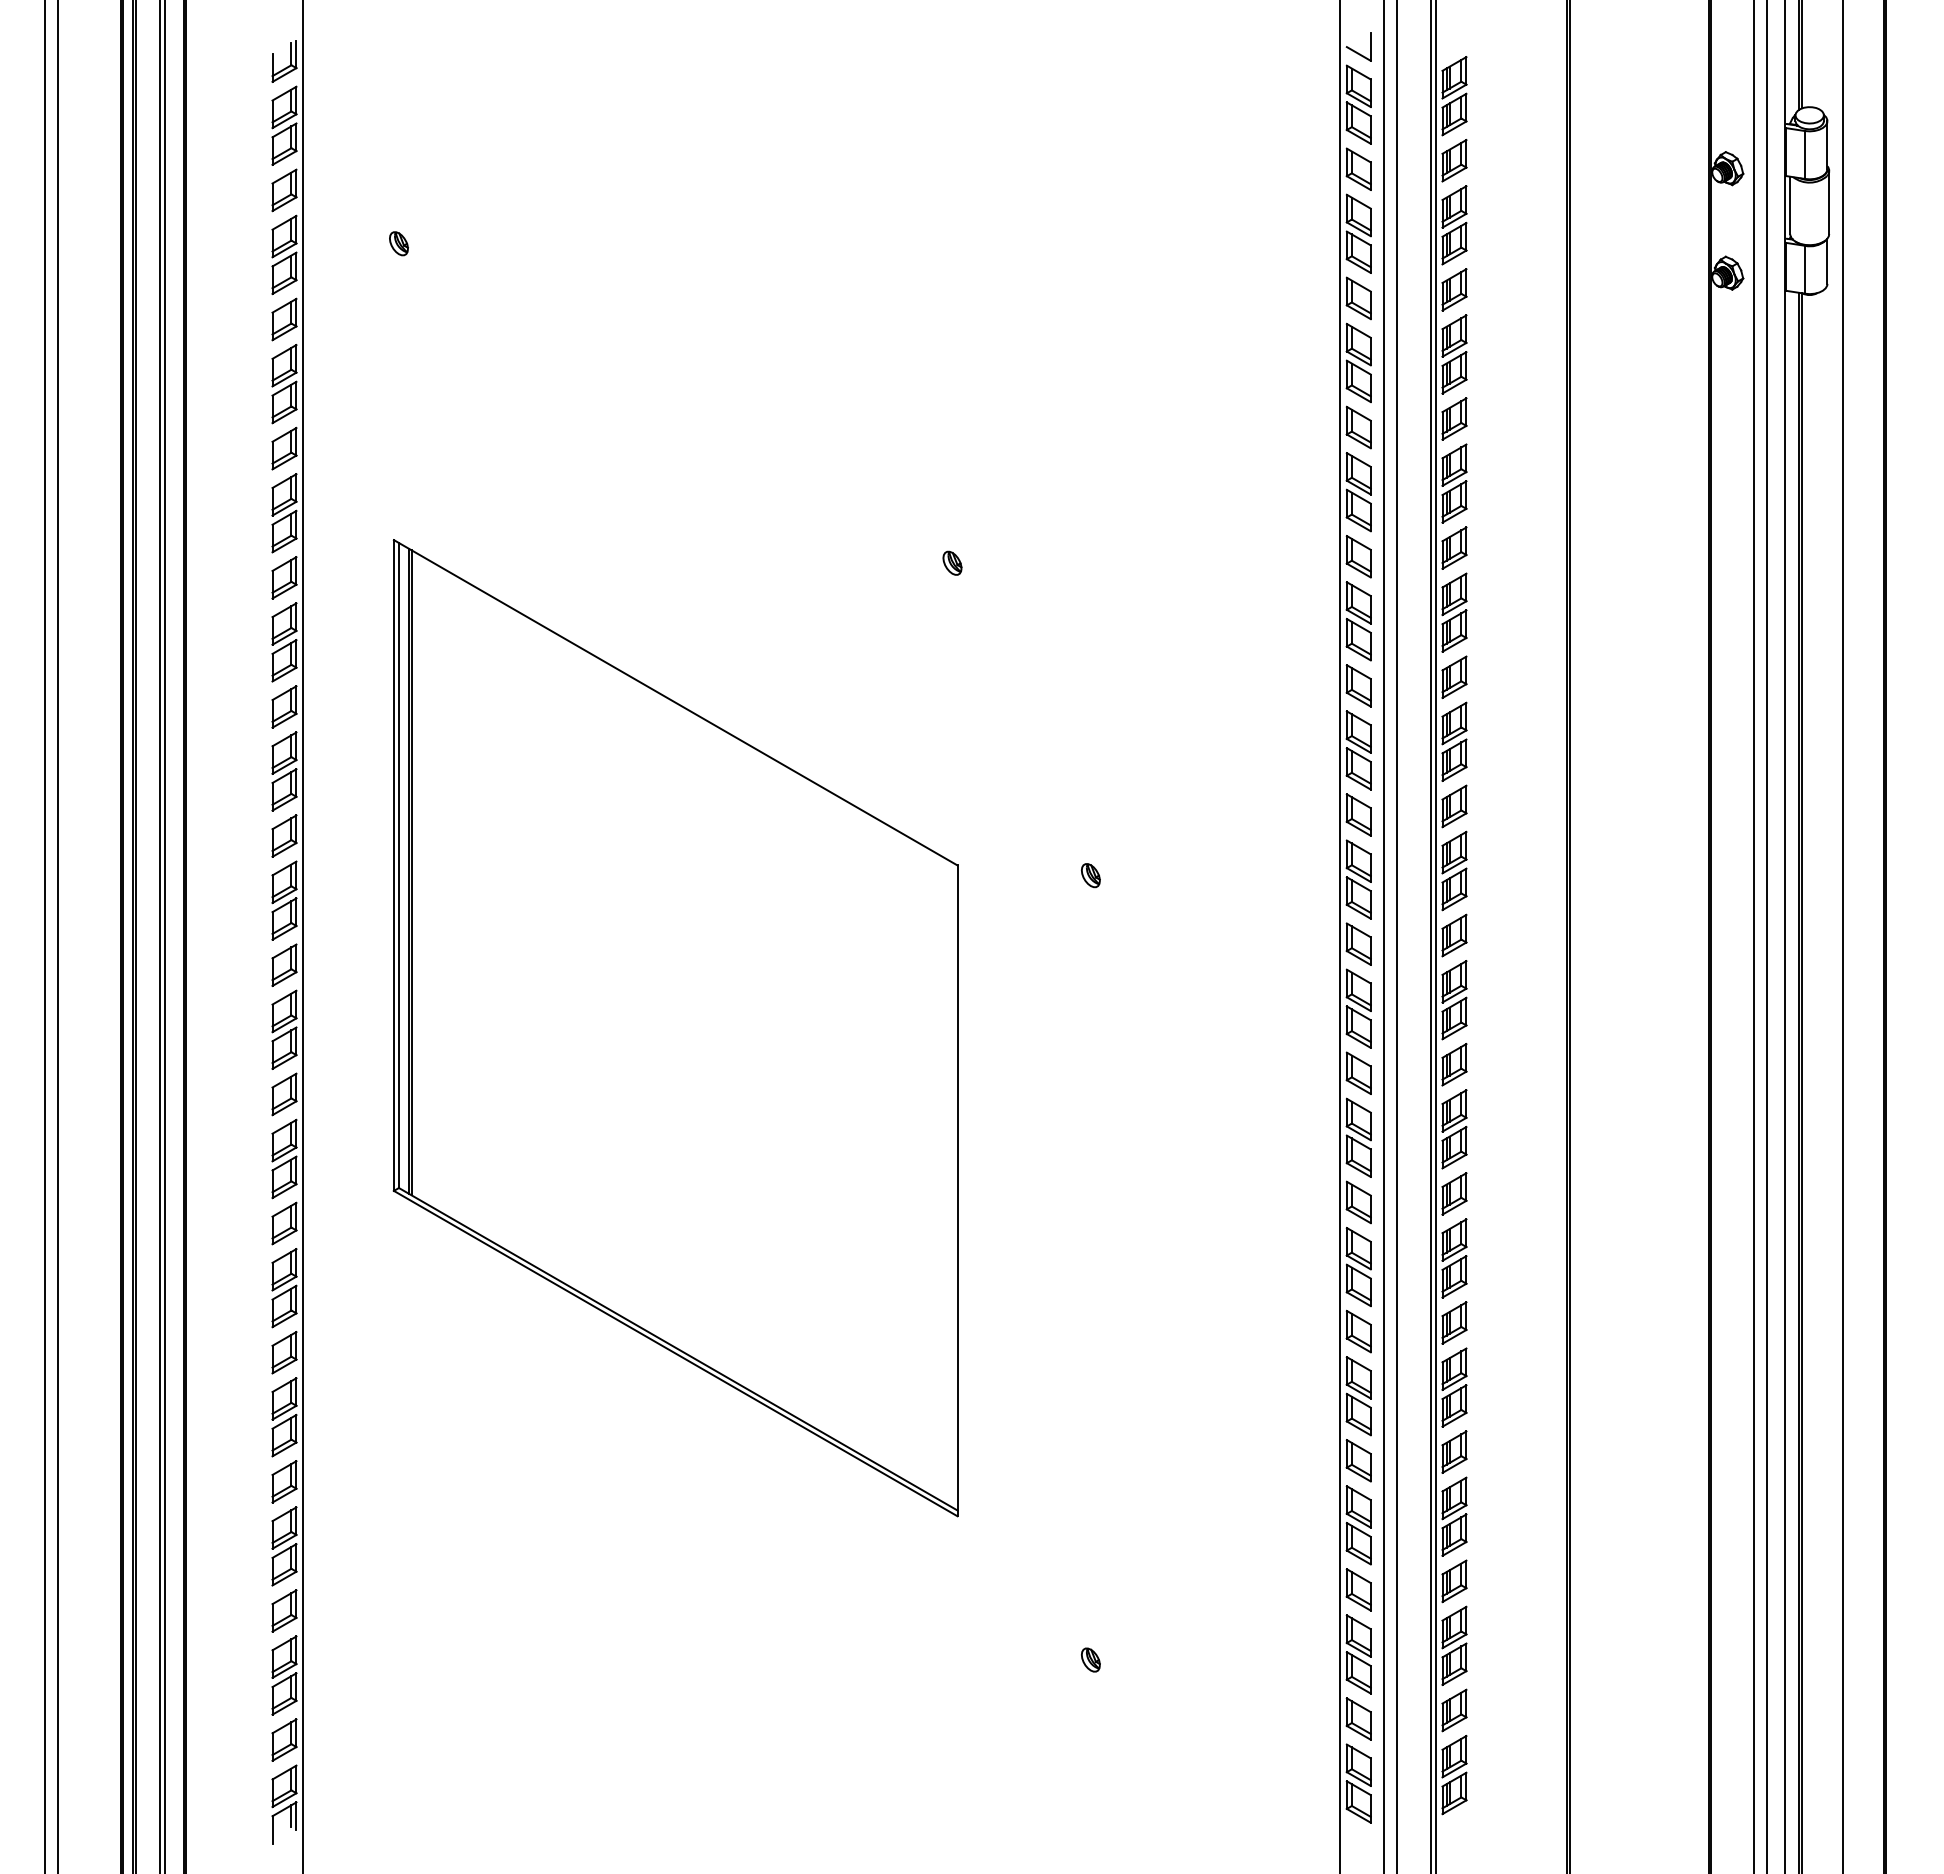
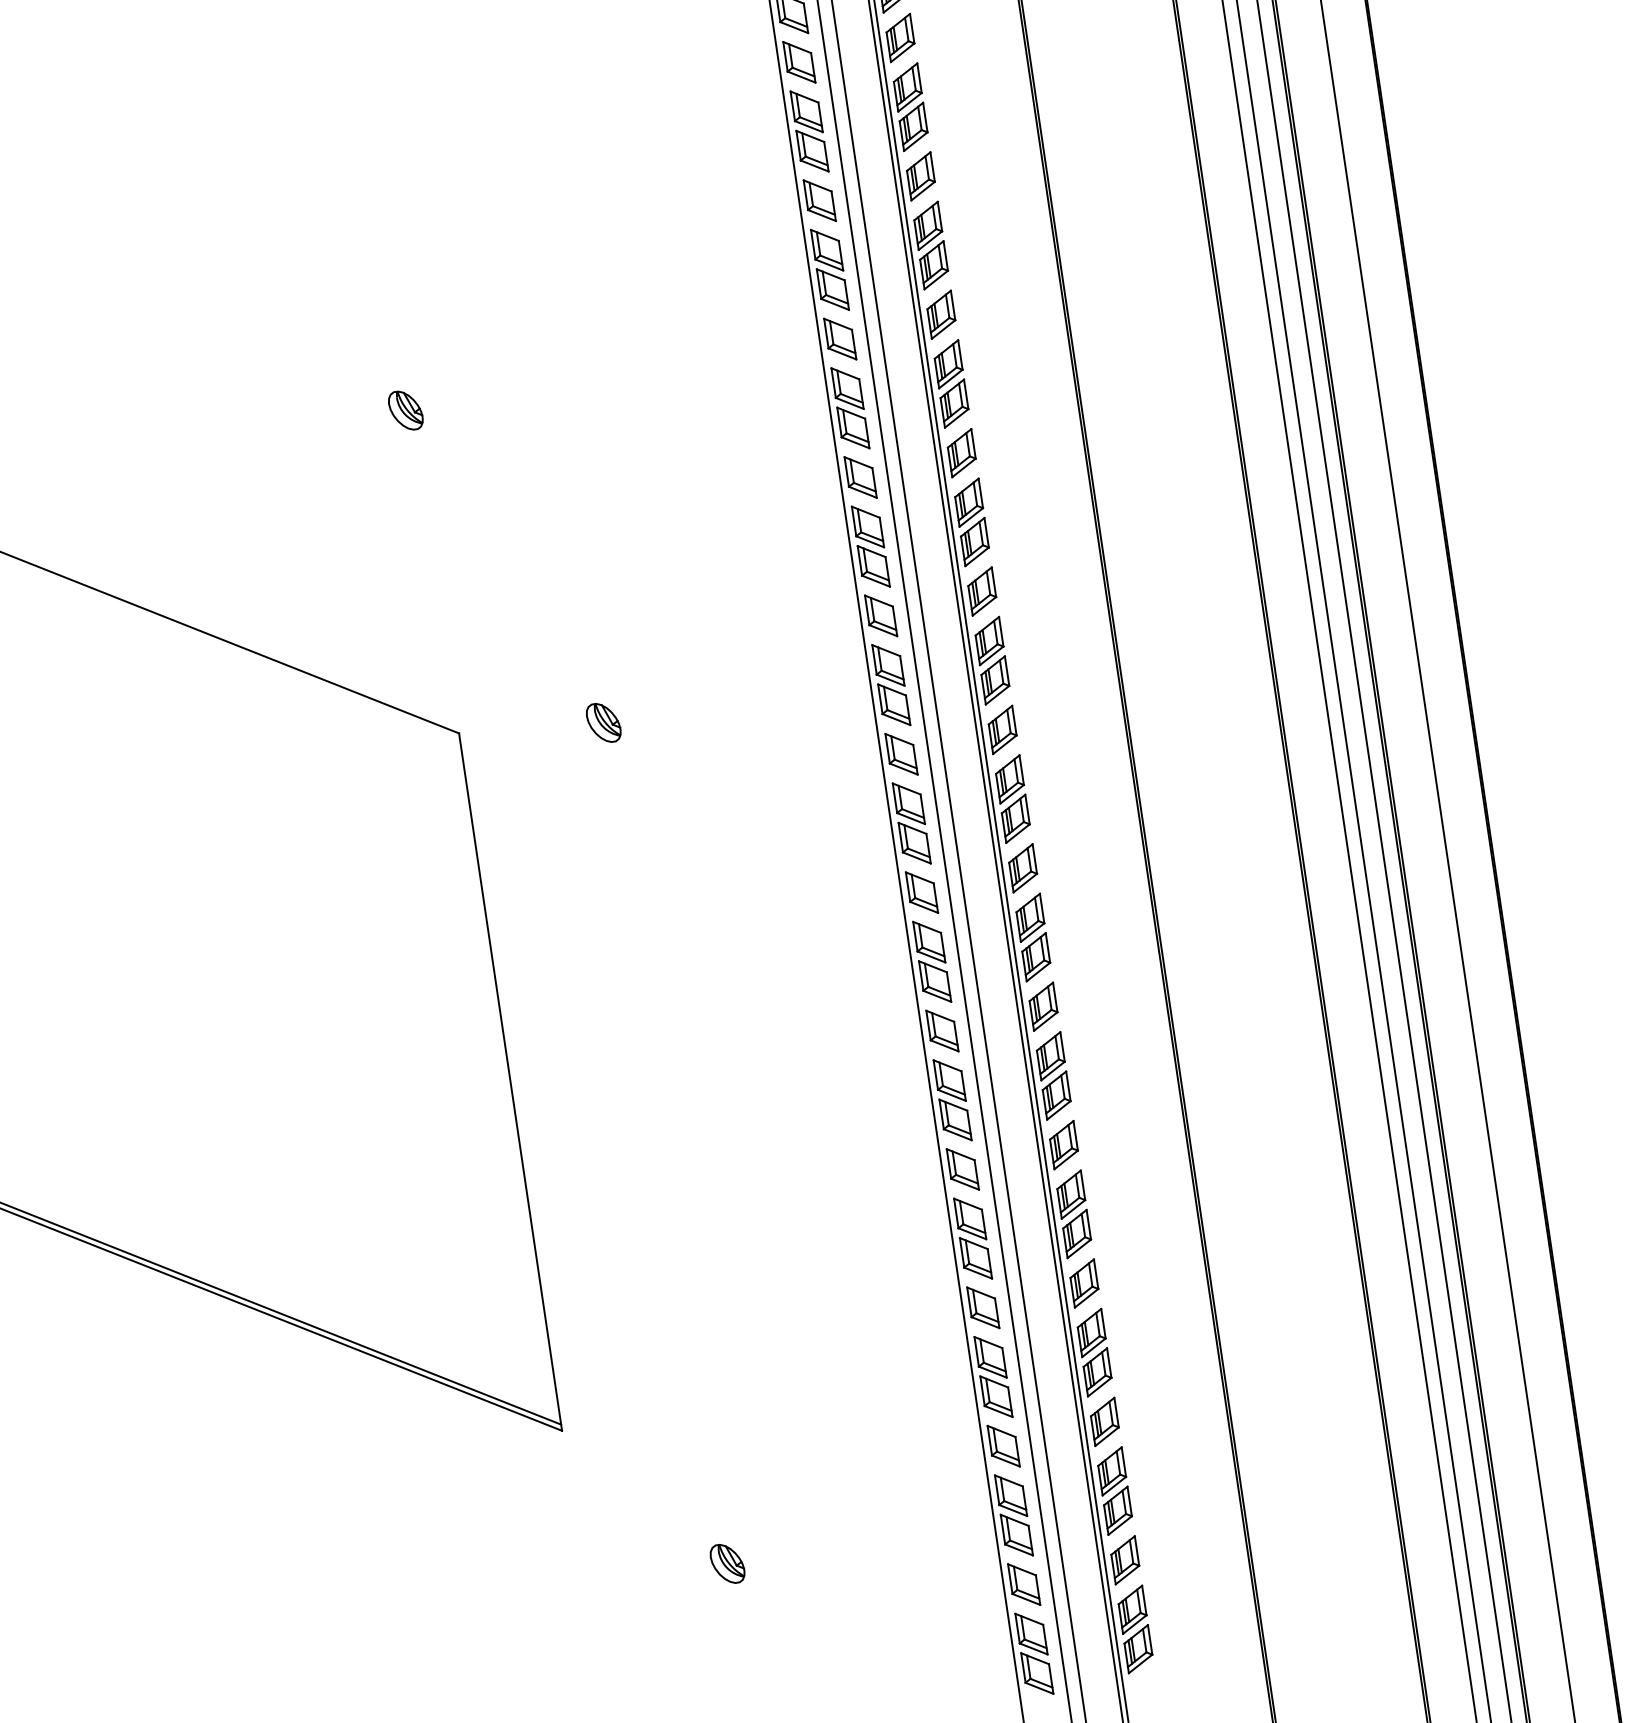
part: (952, 562) -> (405, 409), size x1.6
part: (1090, 875) -> (603, 723), size x1.6
part: (1090, 1659) -> (727, 1563), size x1.6

